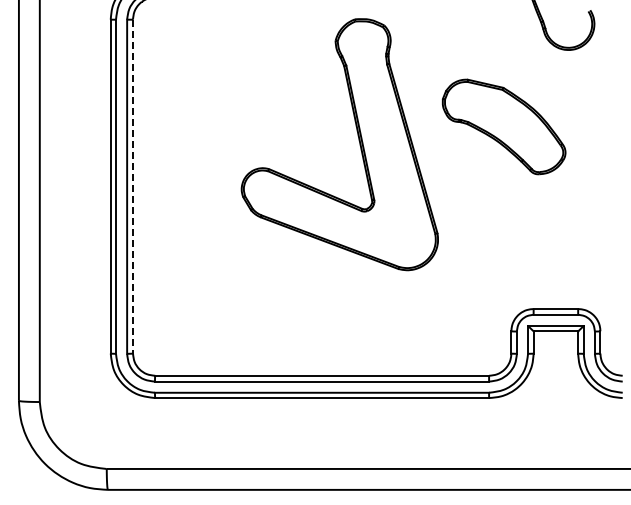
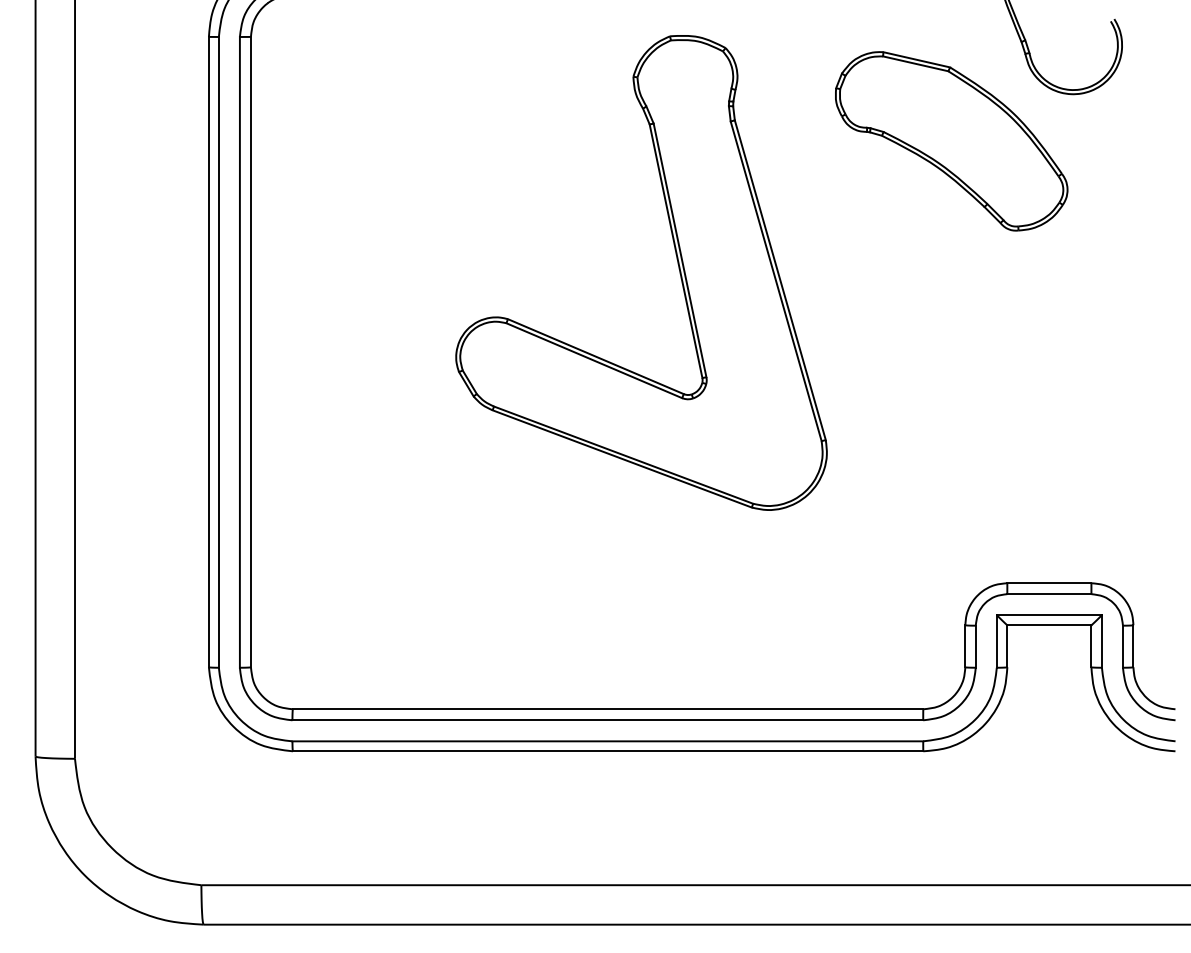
part: (503, 126) -> (950, 140), moved
line: (133, 186) -> (251, 351), dashed -> solid

